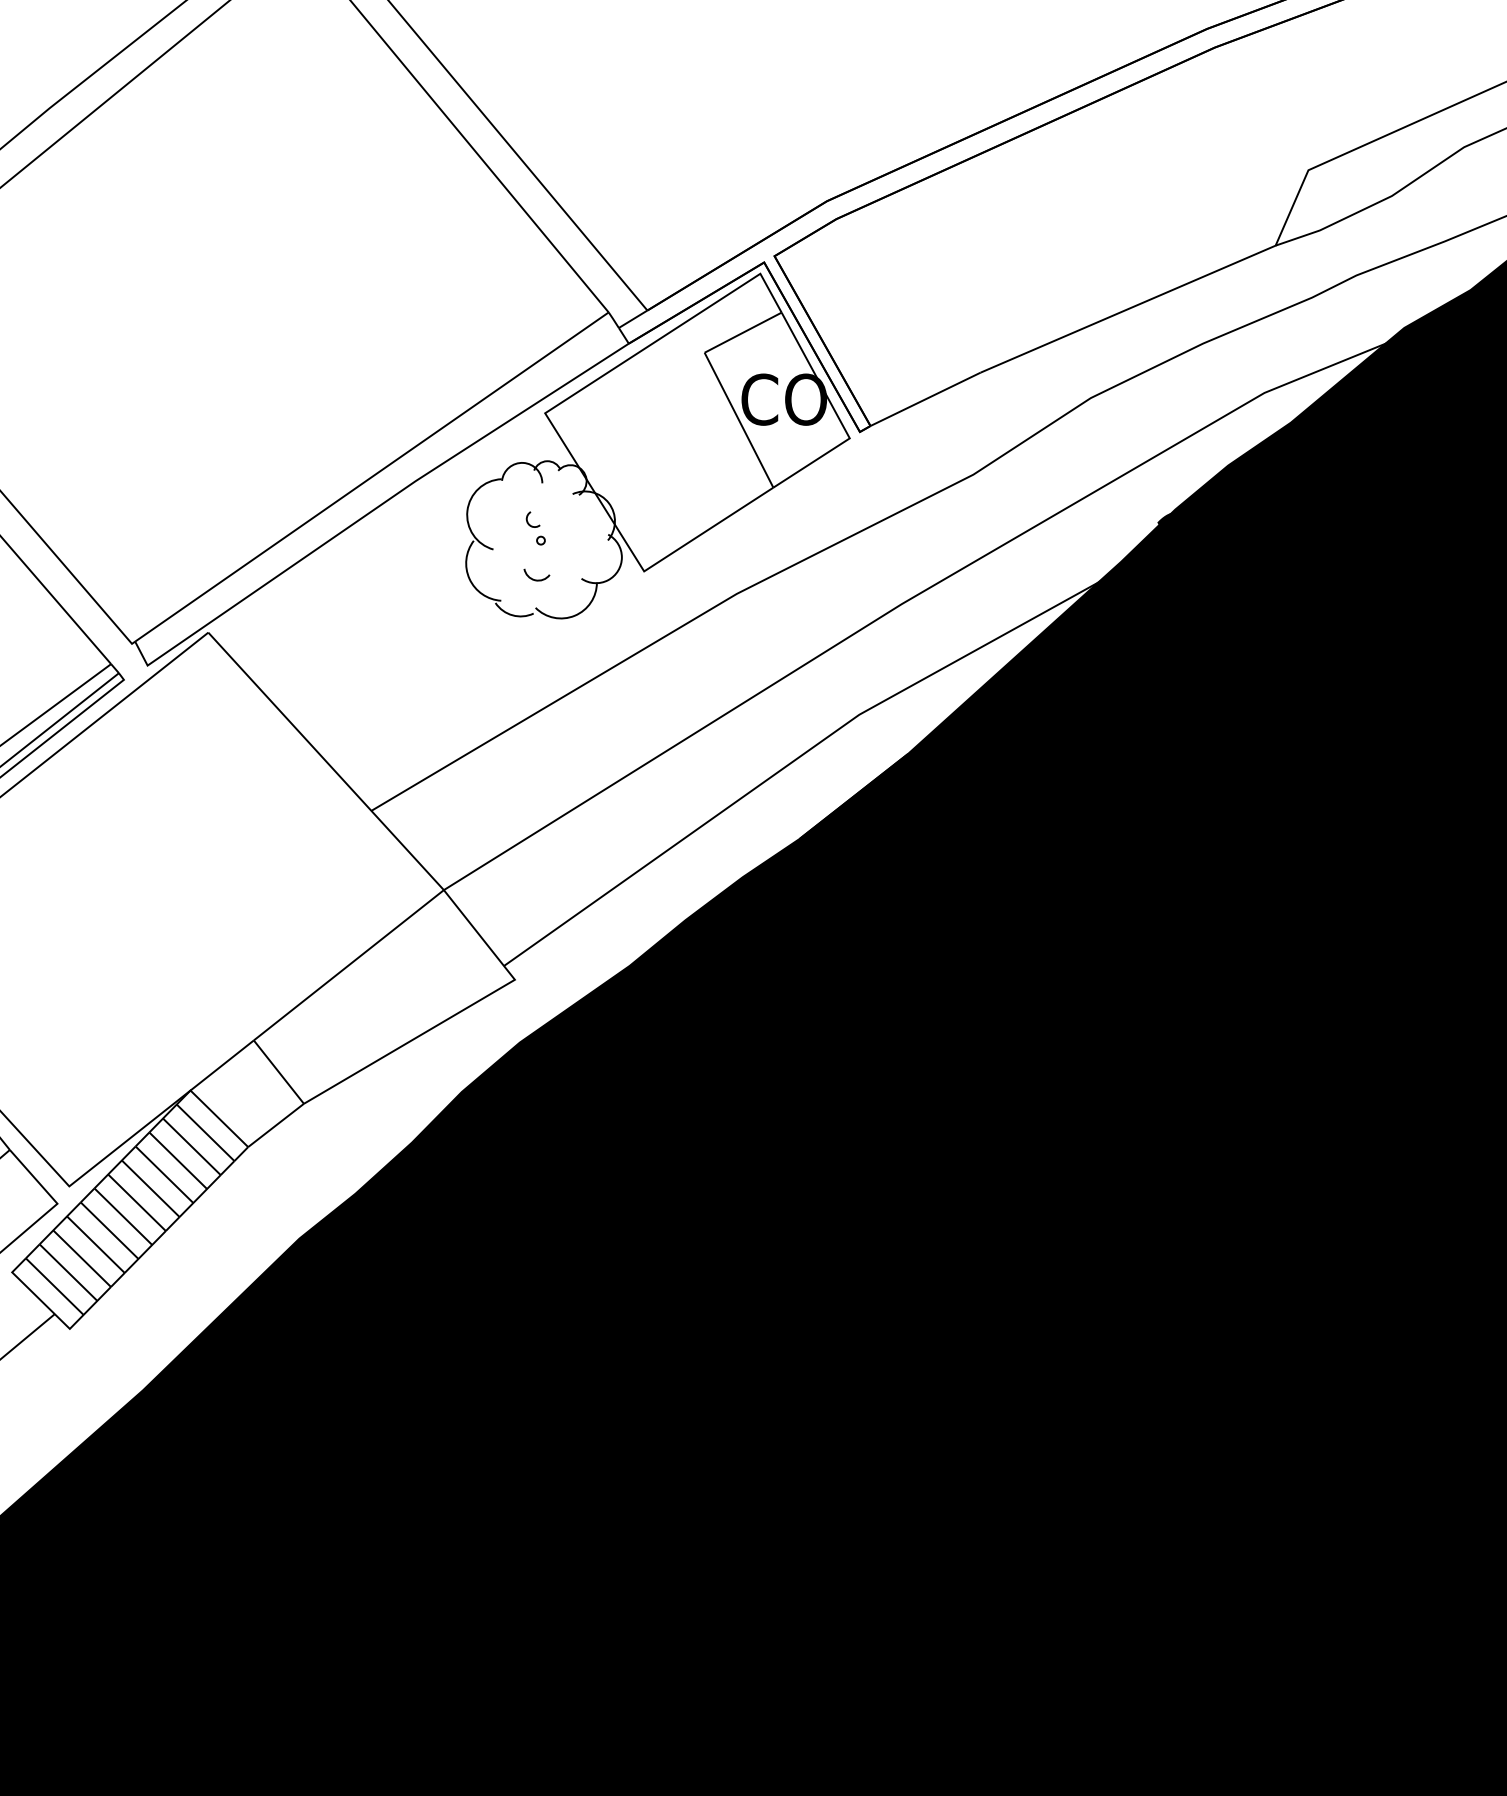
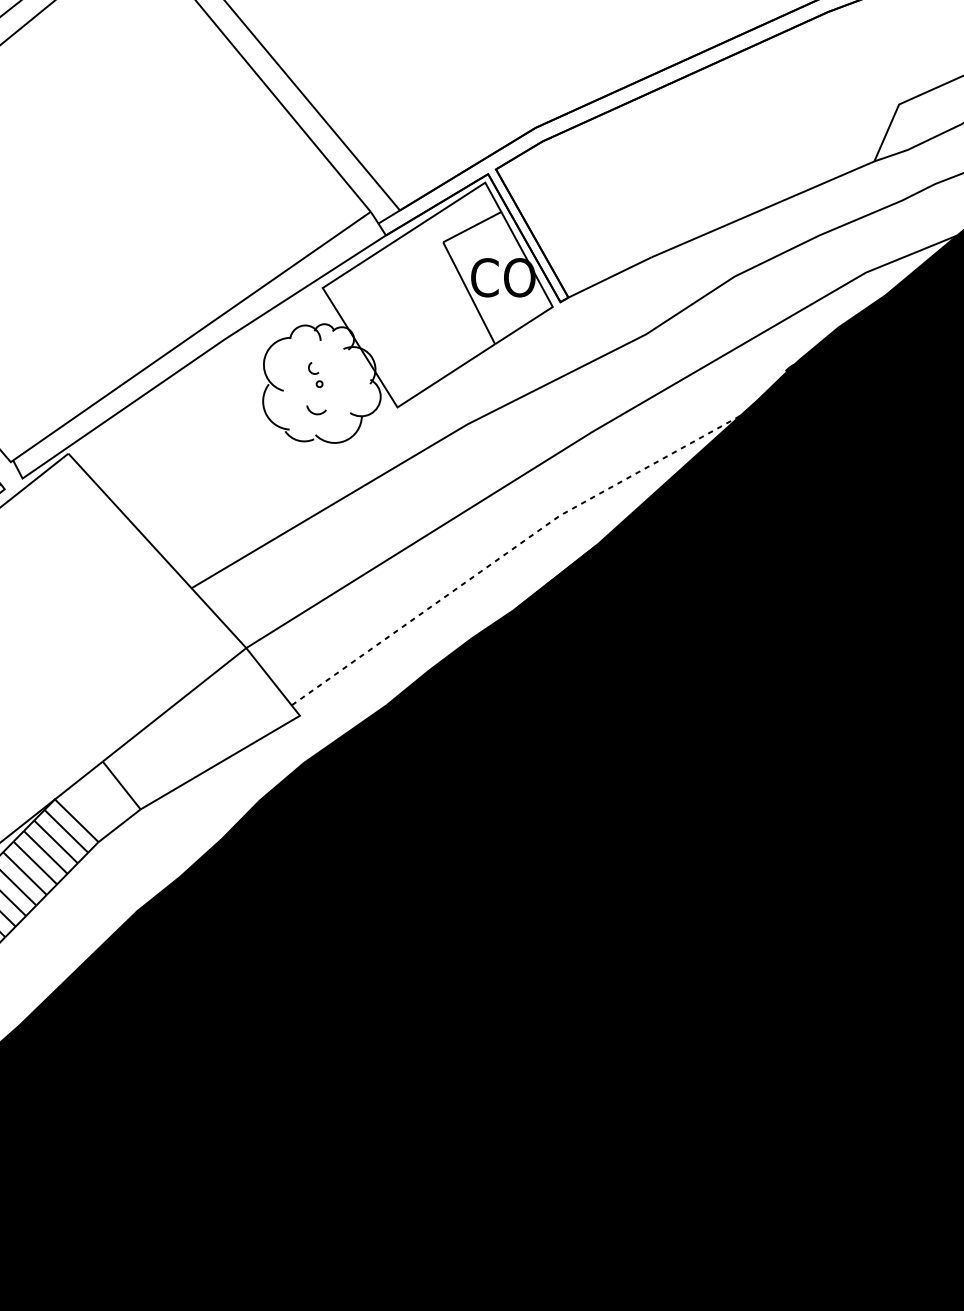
line: (815, 745) -> (526, 538), solid -> dashed

